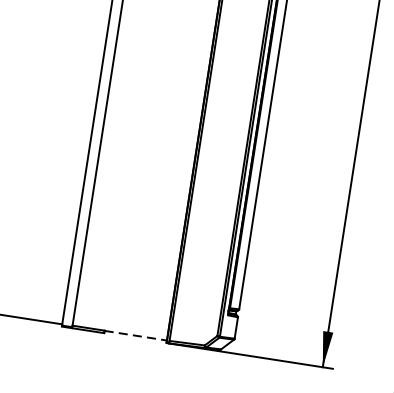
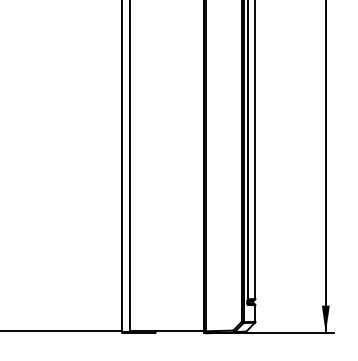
line: (136, 336) -> (180, 331), dashed -> solid

